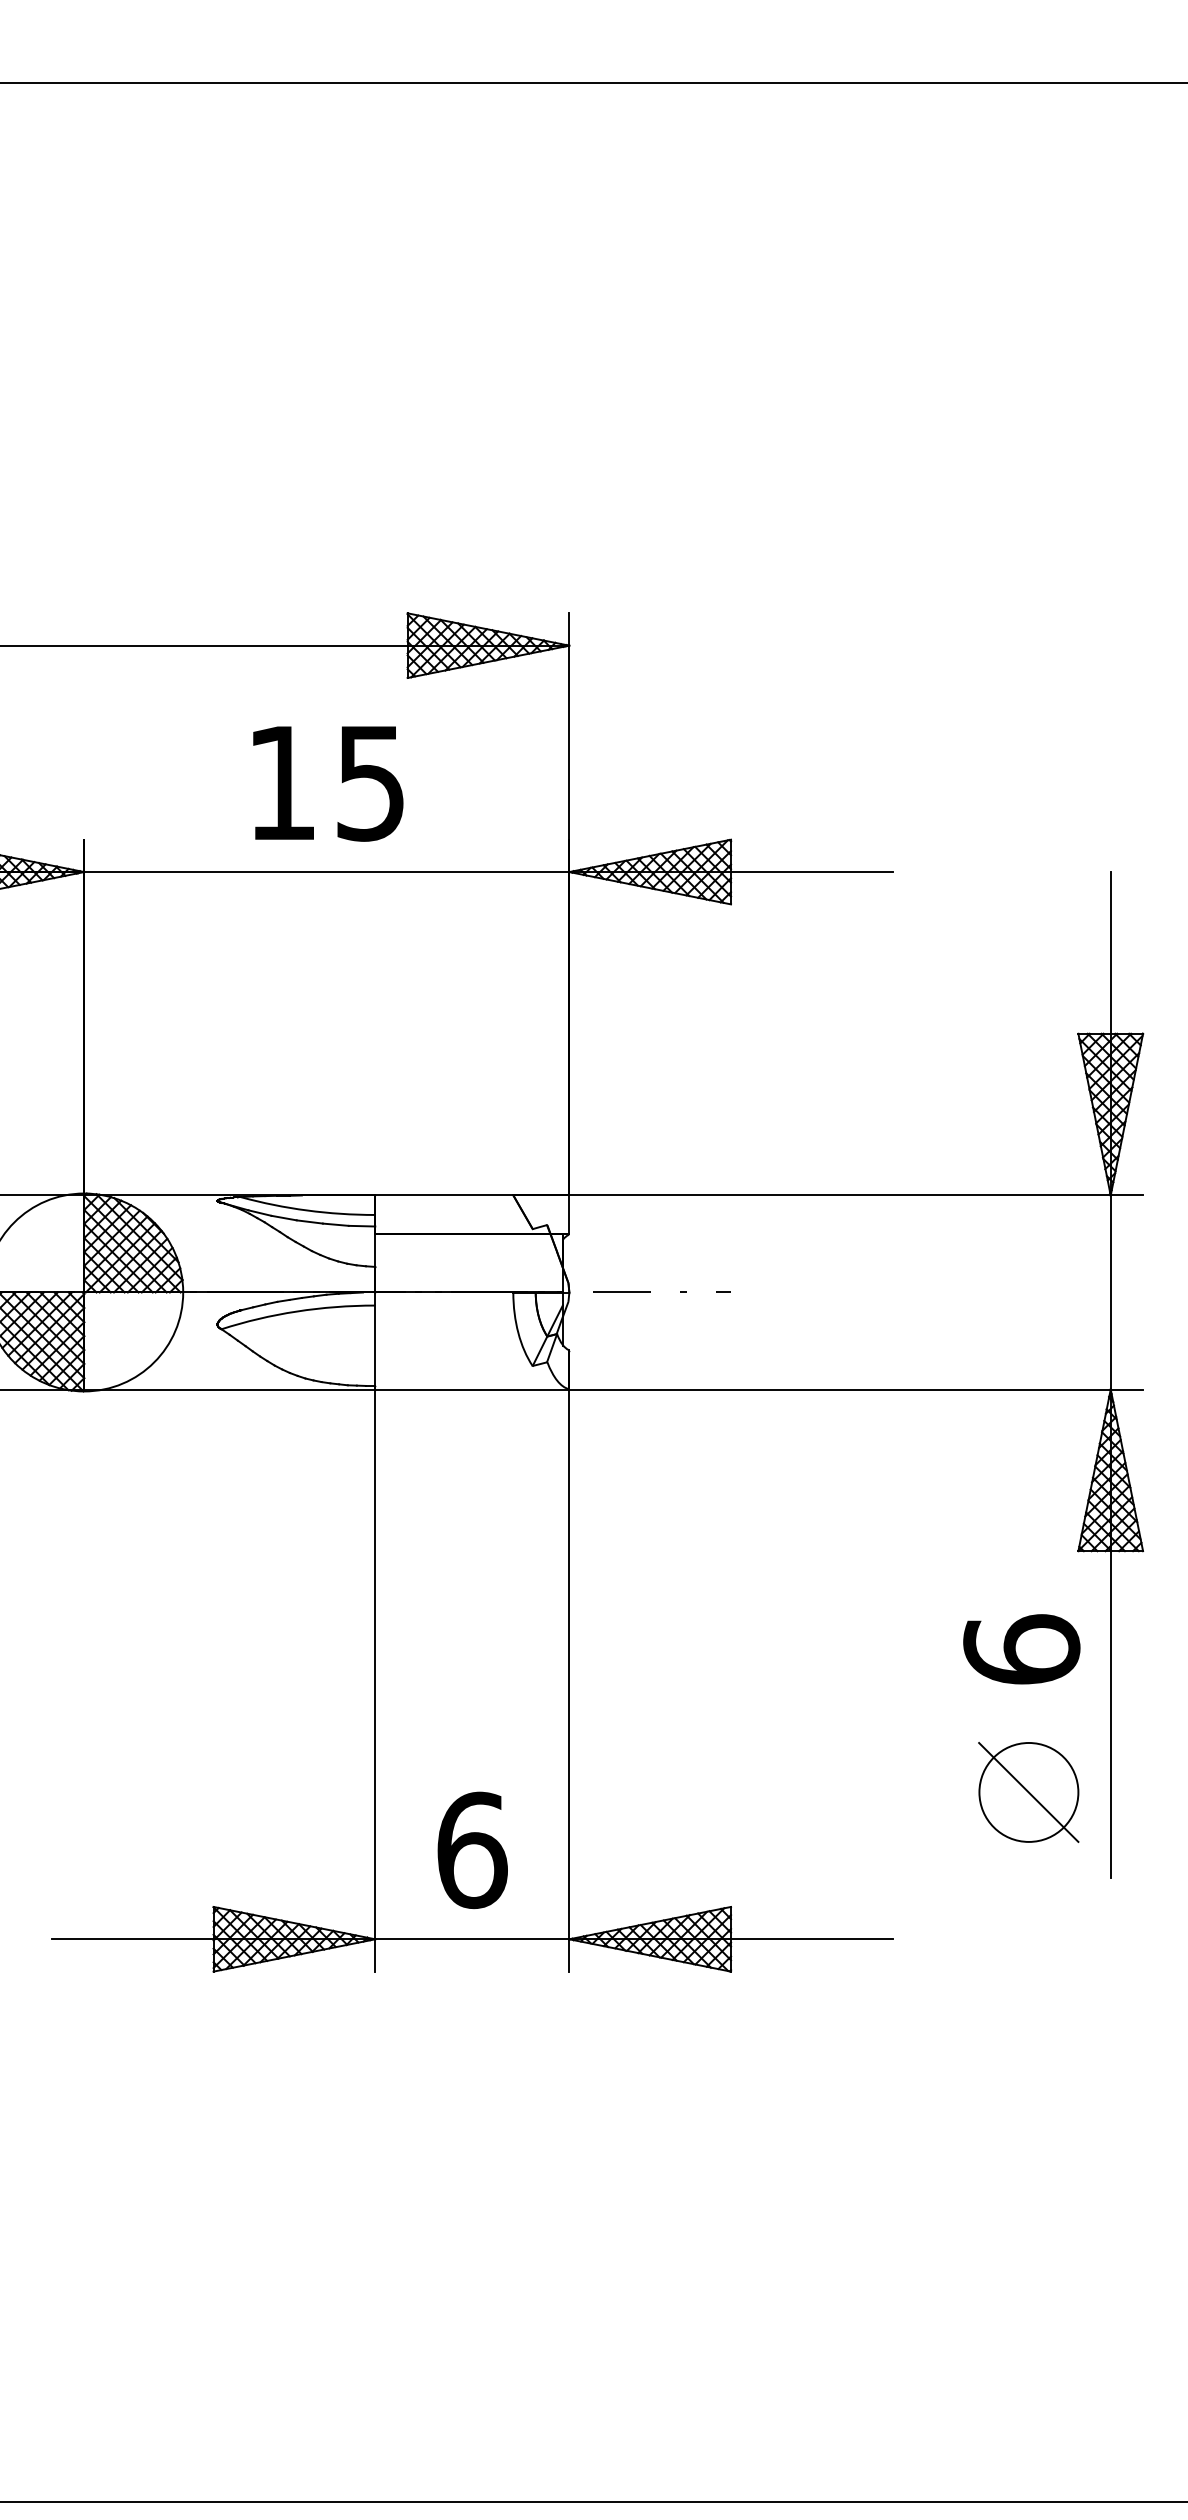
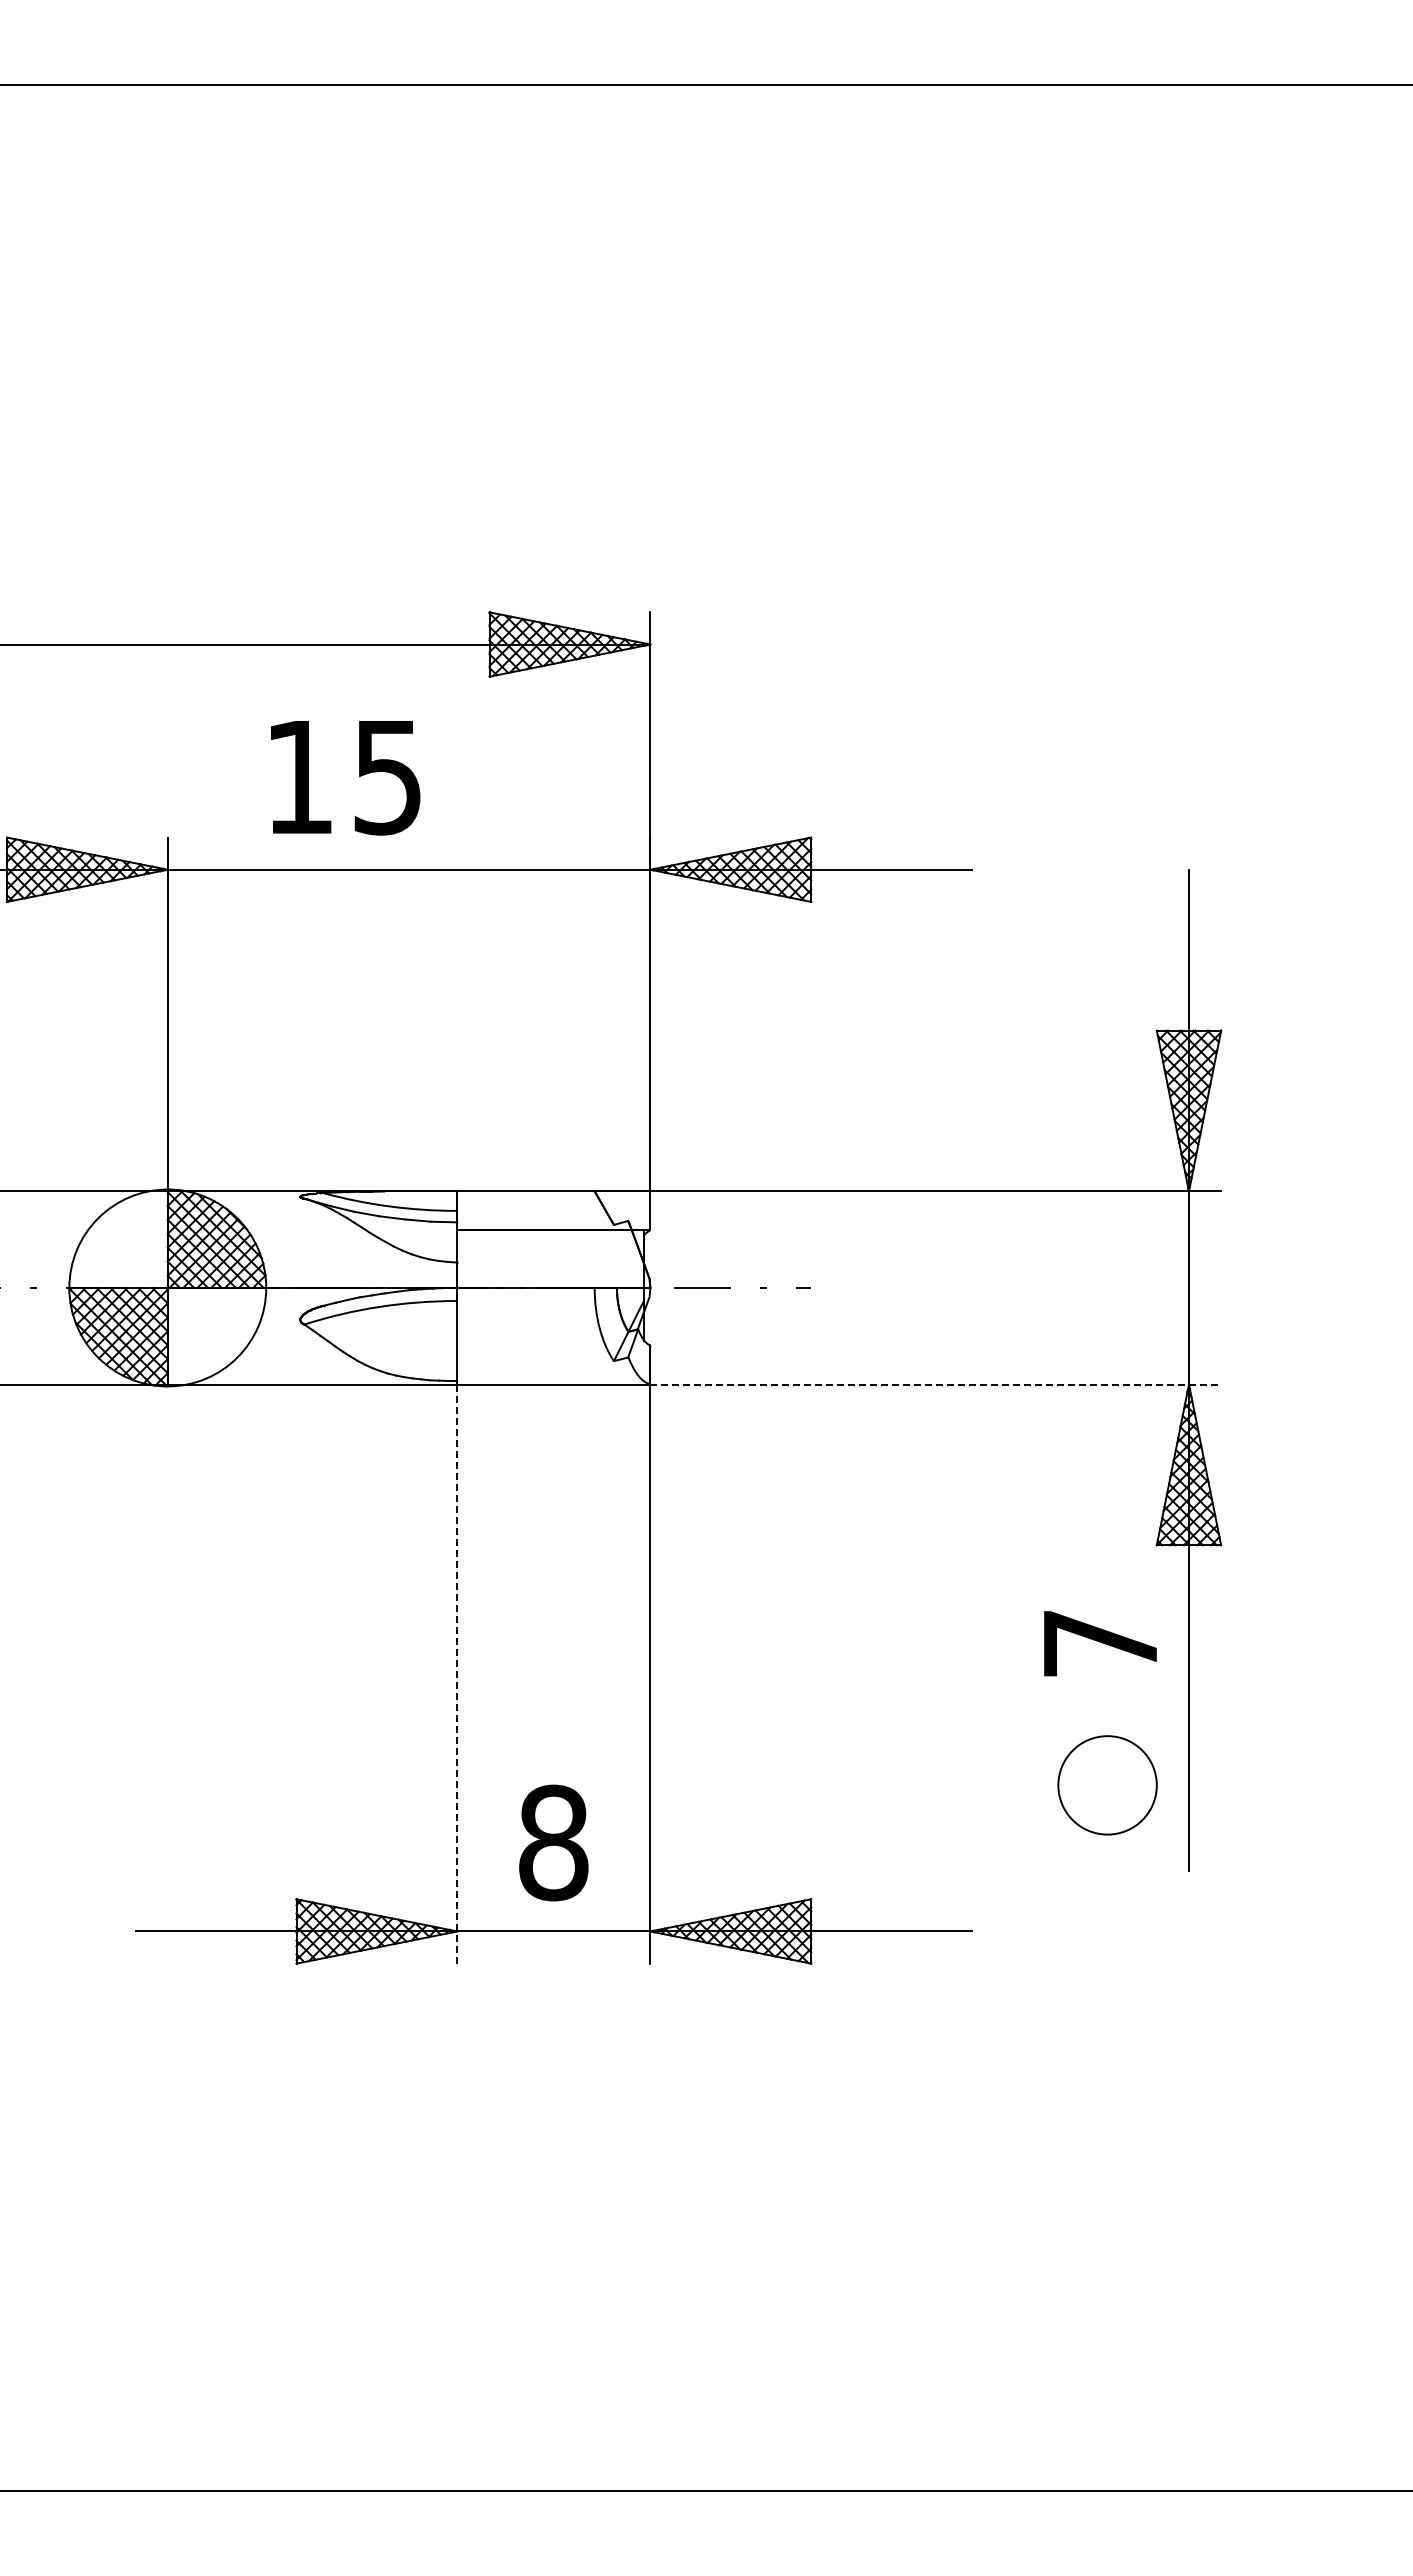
text: (328, 784) -> (345, 778), moved
line: (856, 1389) -> (936, 1384), solid -> dashed
text: (1021, 1648) -> (1100, 1642), 6 -> 7
line: (375, 1680) -> (457, 1674), solid -> dashed
line: (1028, 1792) -> (1107, 1785), removed
text: (472, 1849) -> (554, 1842), 6 -> 8

